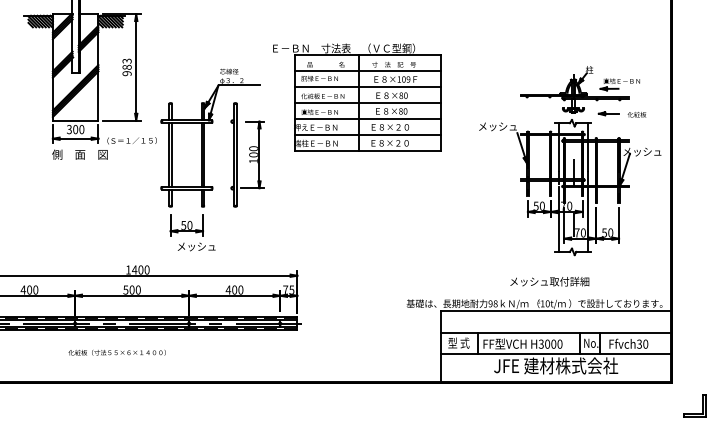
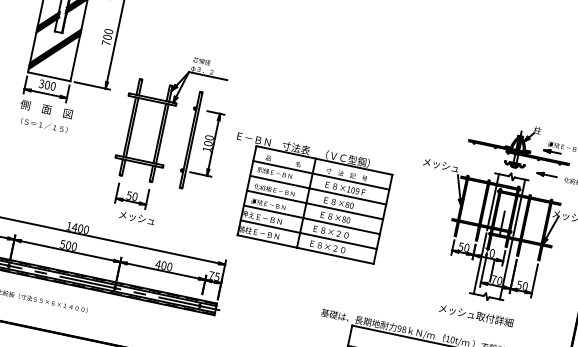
text: (126, 67) -> (106, 37), 983 -> 700
part: (357, 97) -> (306, 197), moved
text: (131, 140) -> (43, 125), moved
text: (549, 281) -> (476, 315), moved

